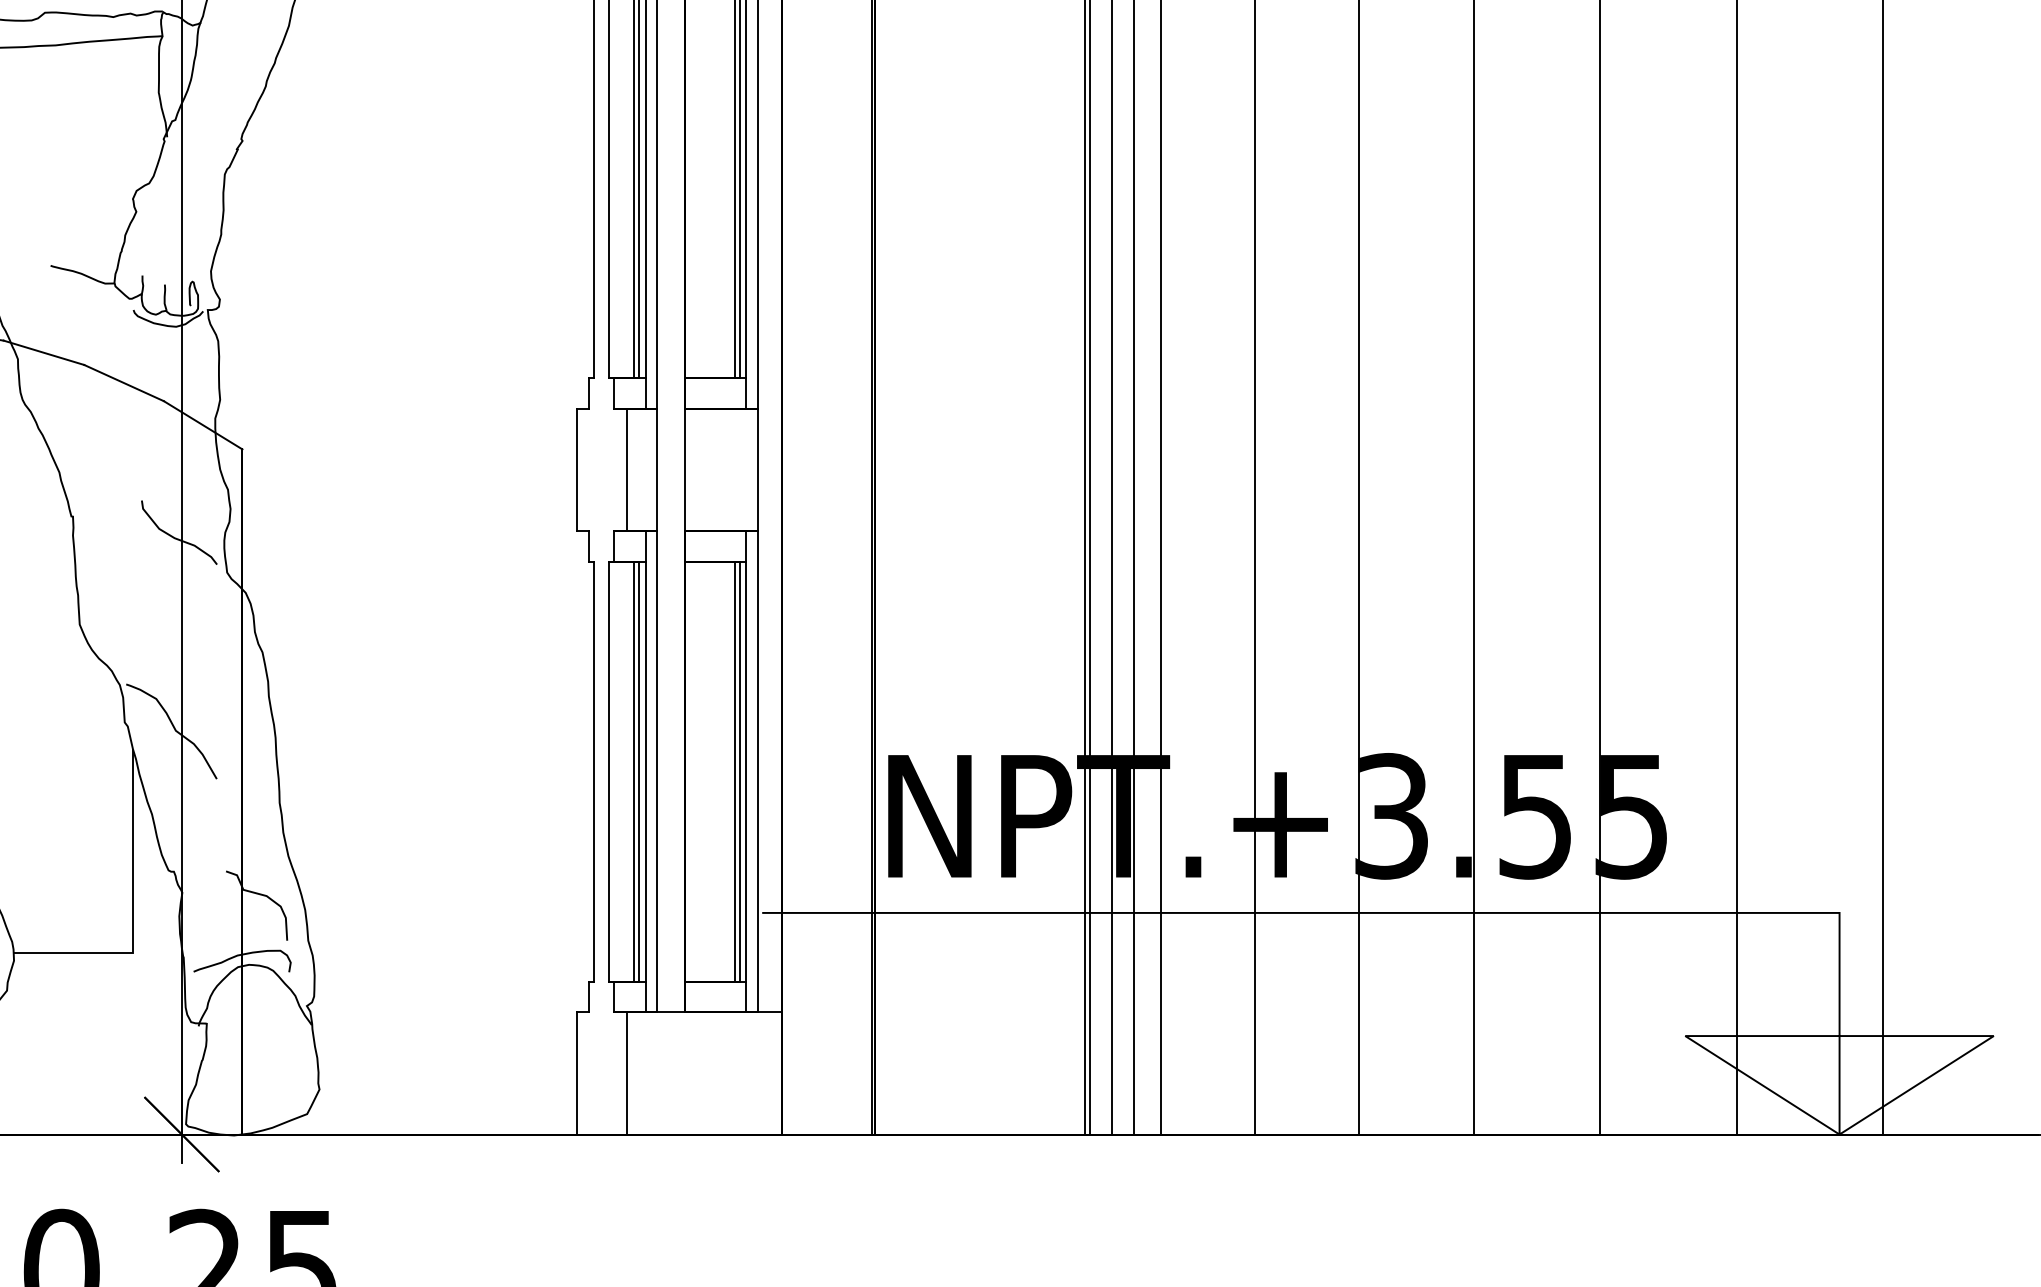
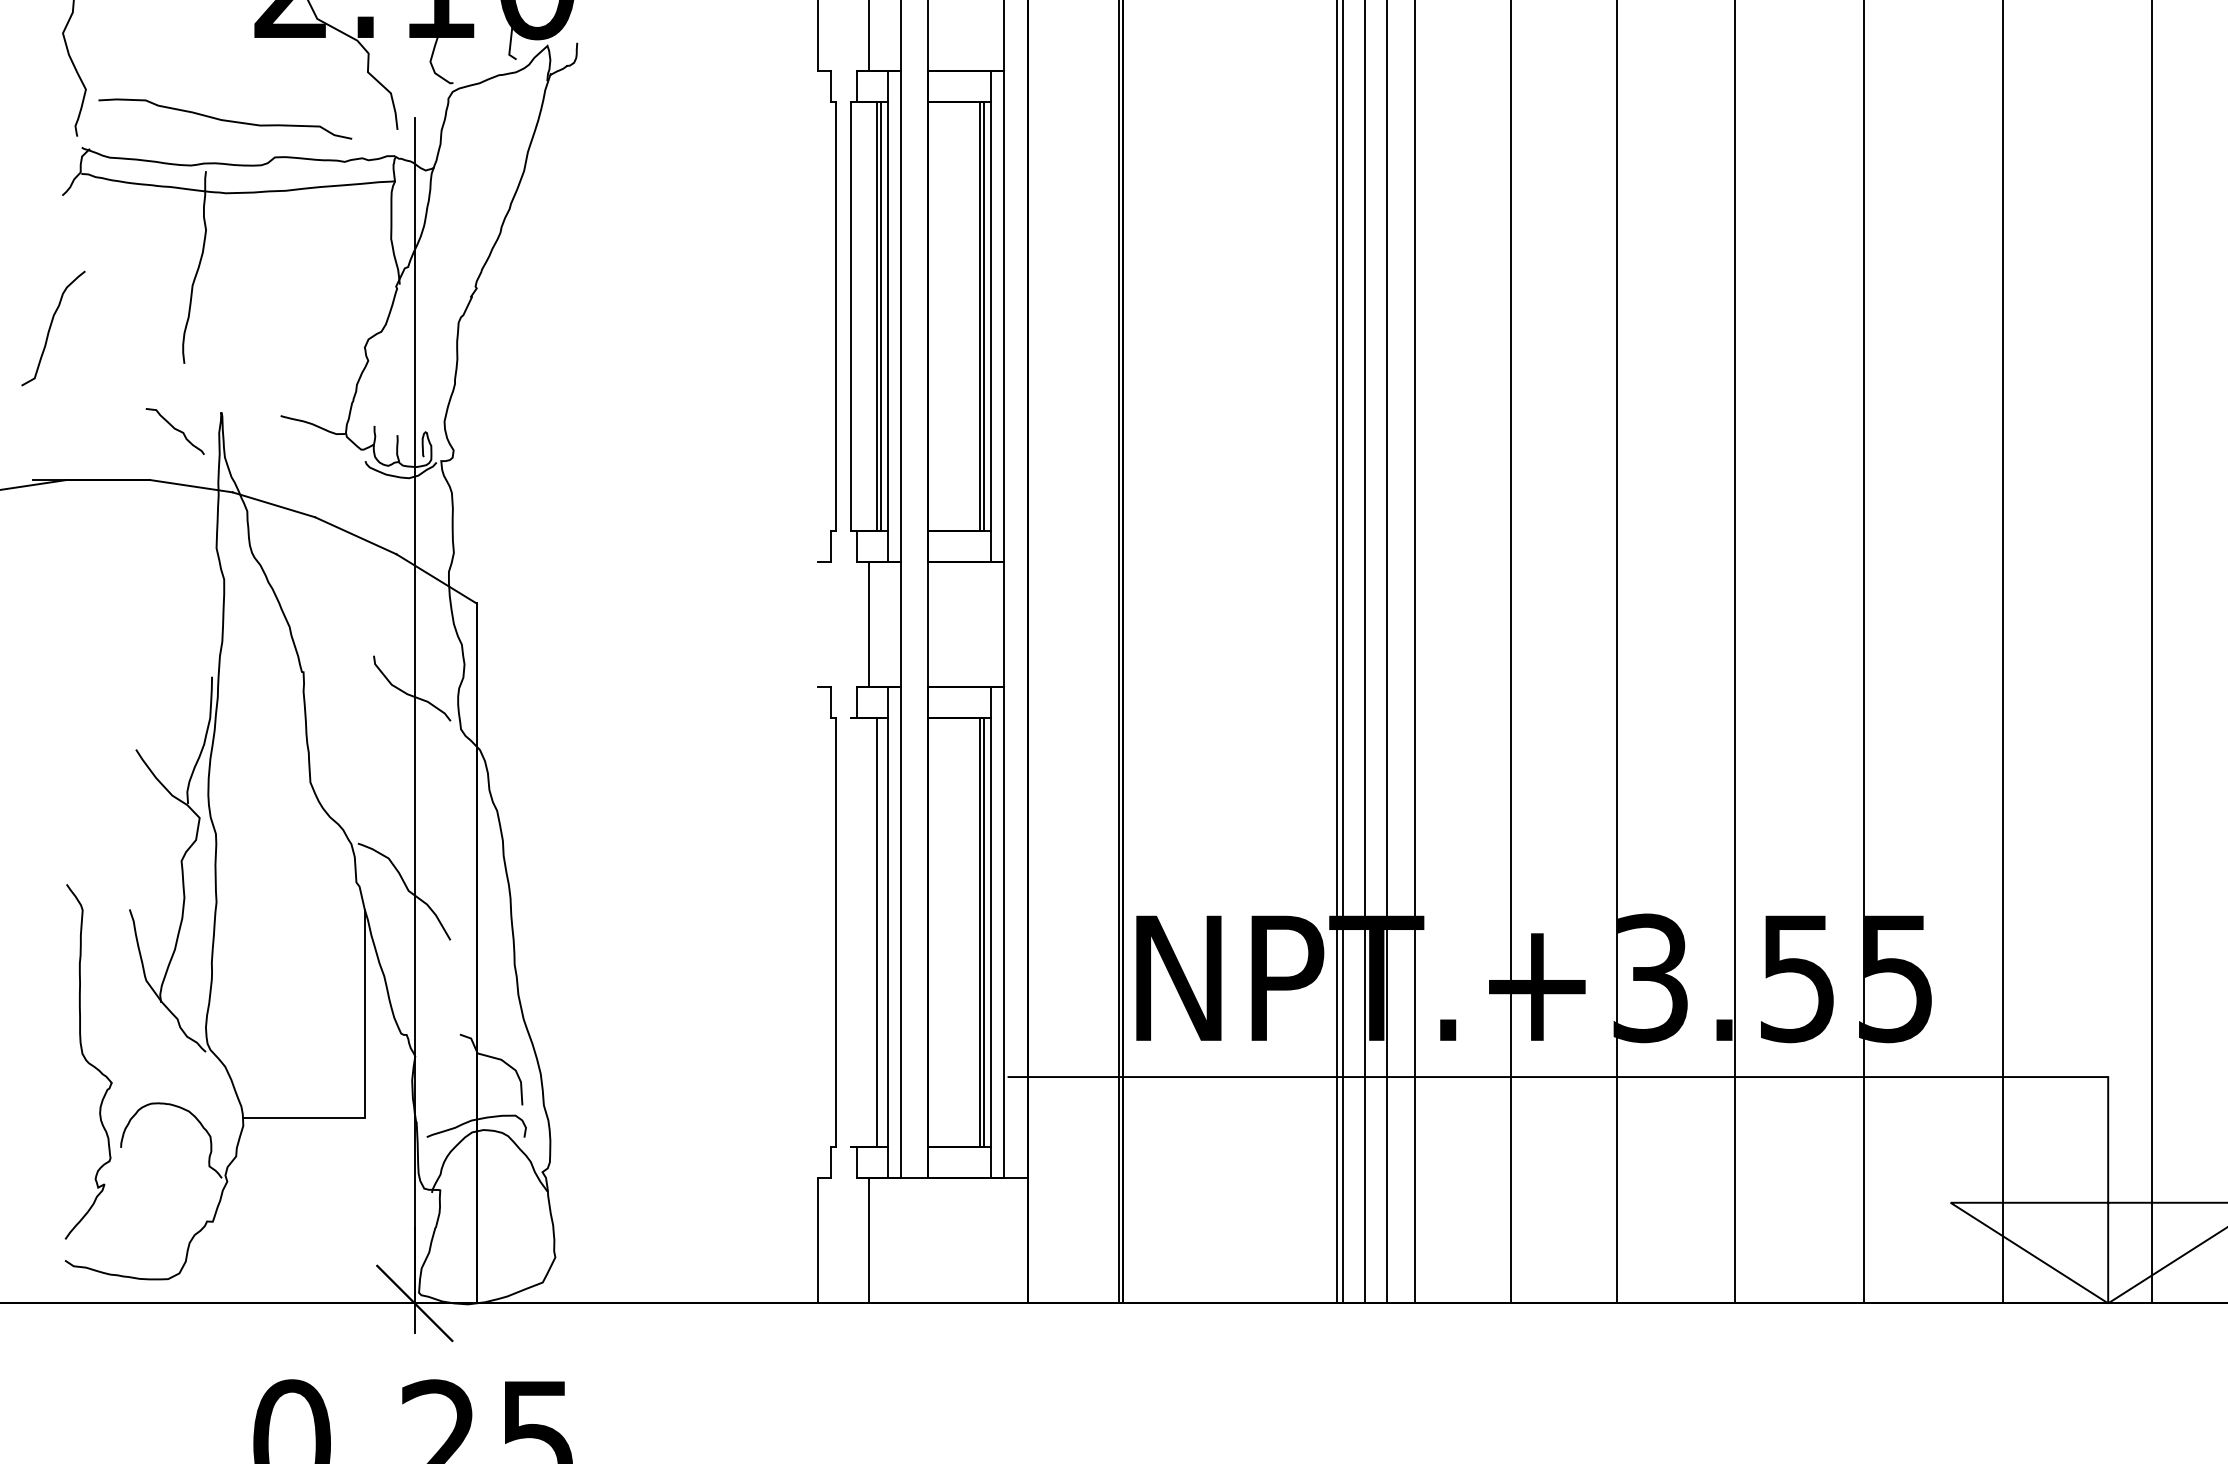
line: (577, 469) -> (818, 624), removed
line: (609, 771) -> (851, 932), removed
line: (638, 771) -> (881, 932), removed

